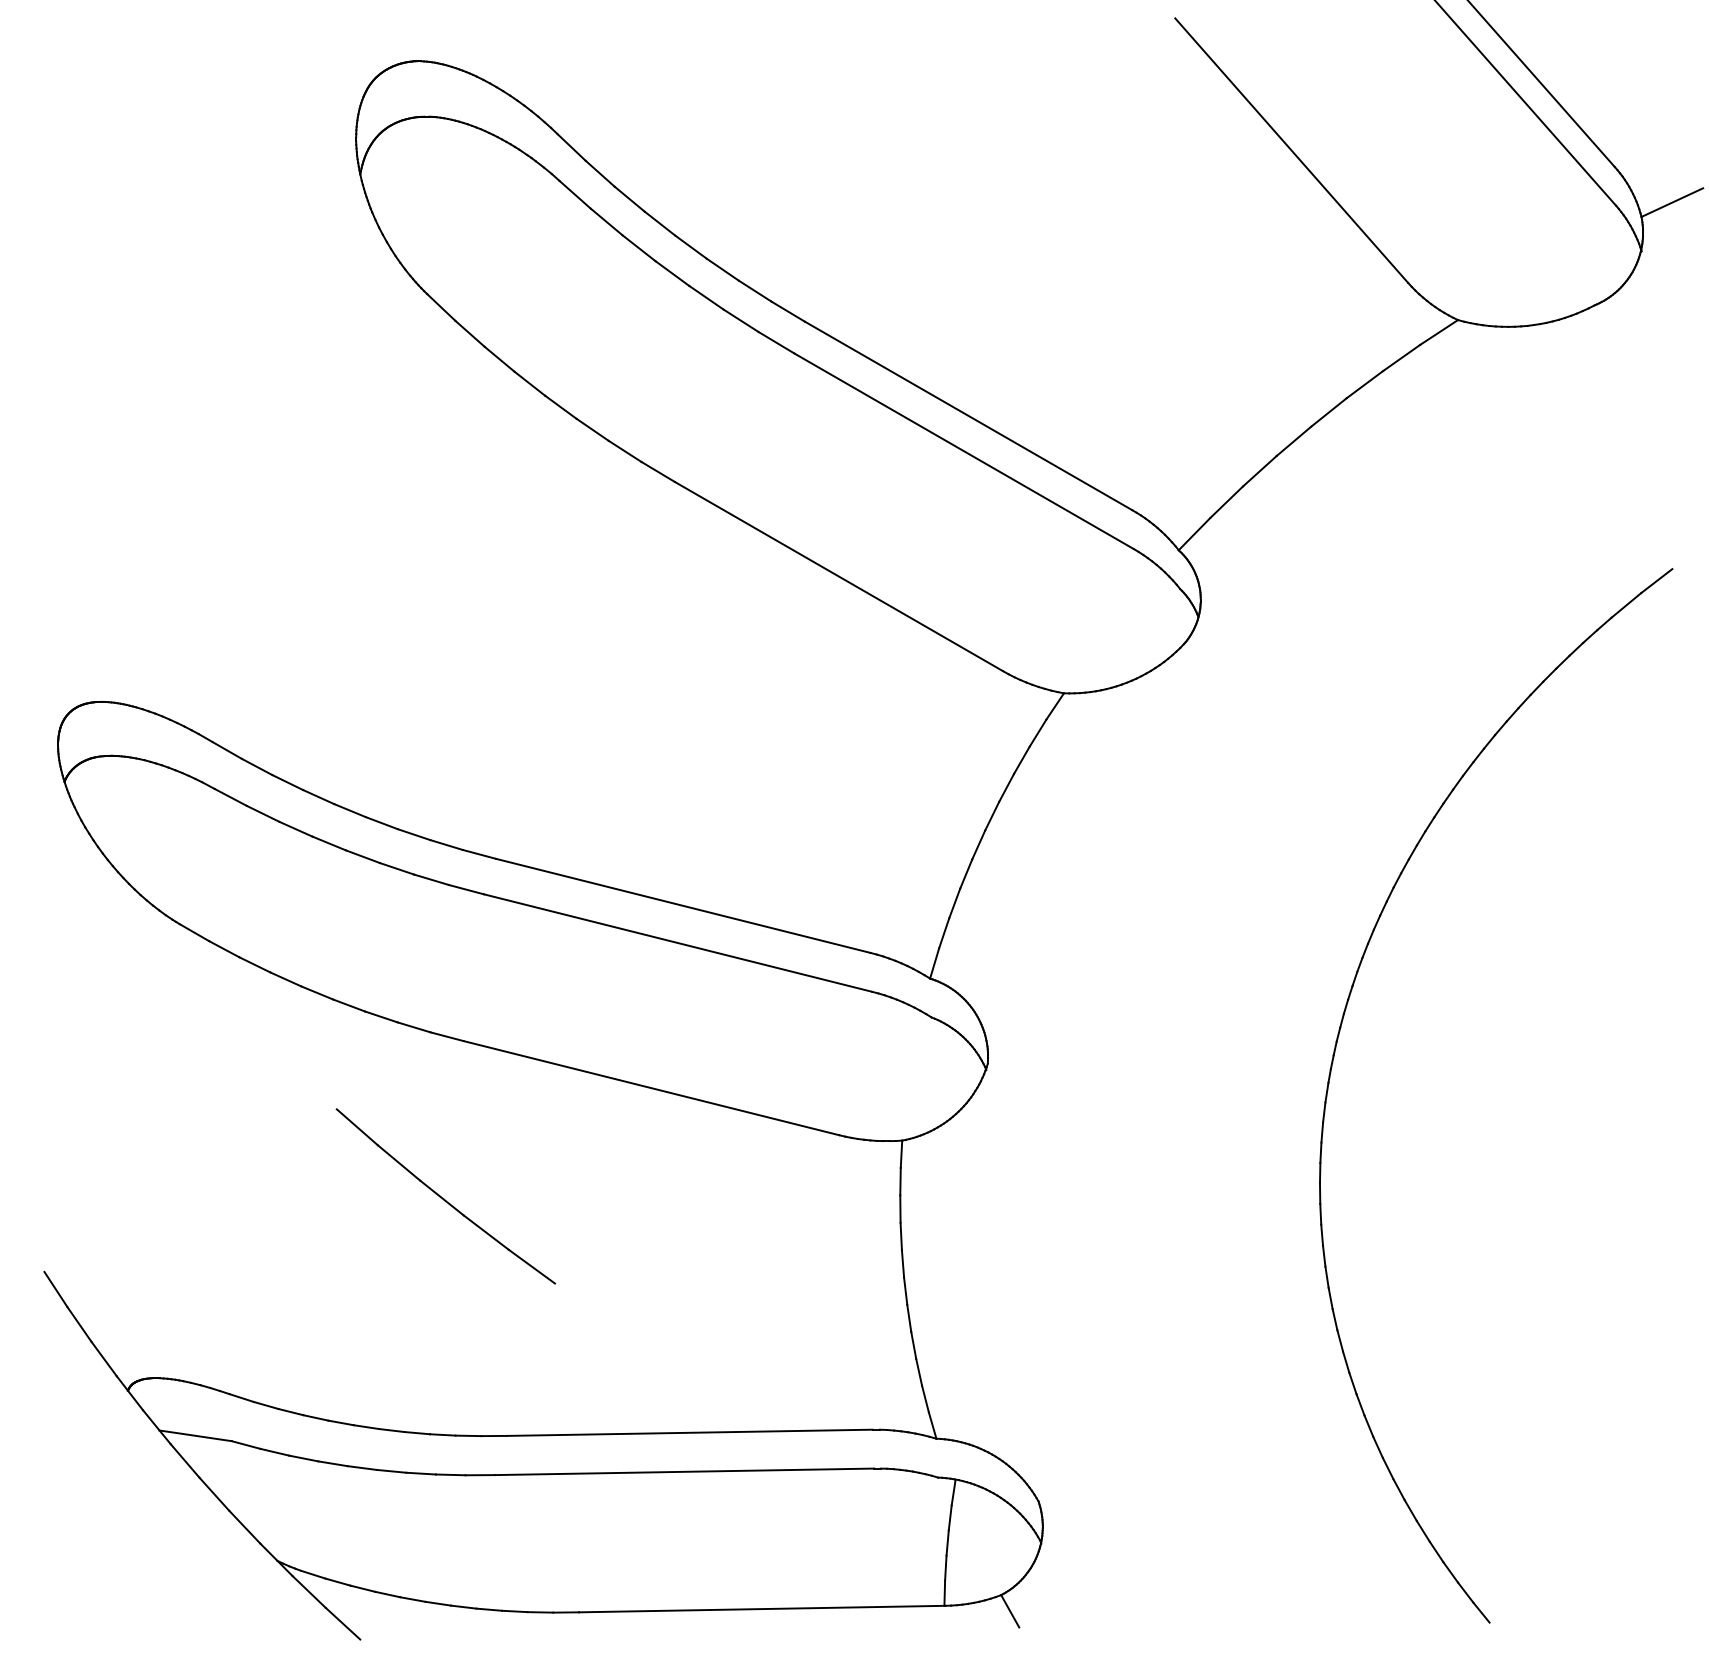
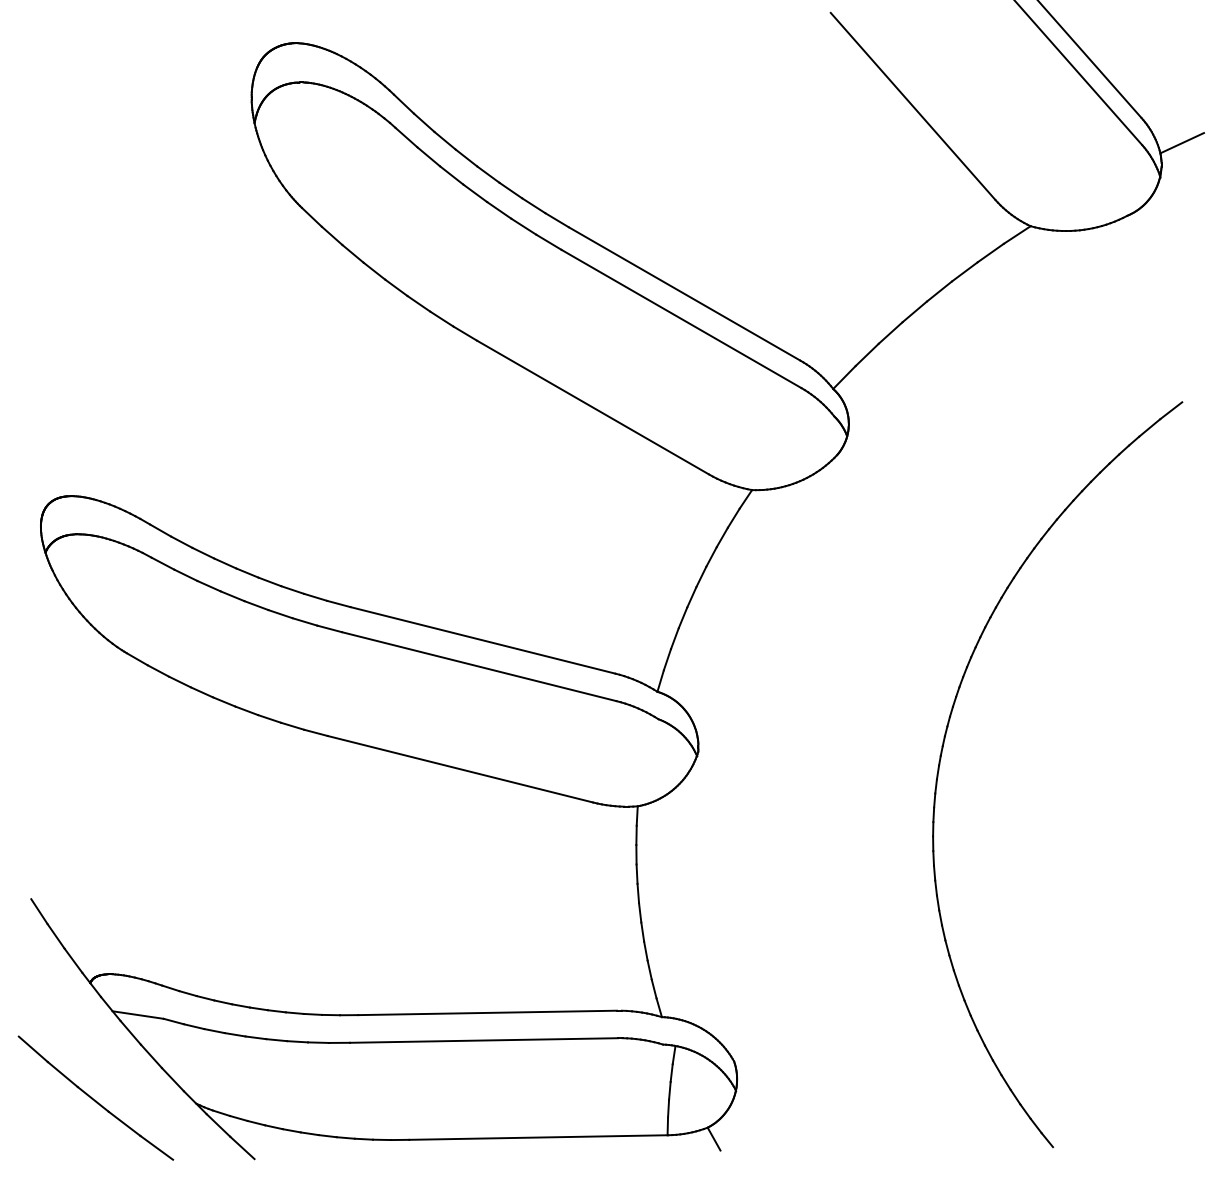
part: (445, 1196) -> (95, 1098), moved

